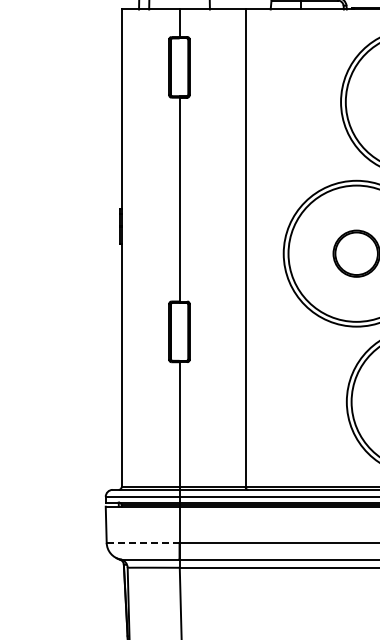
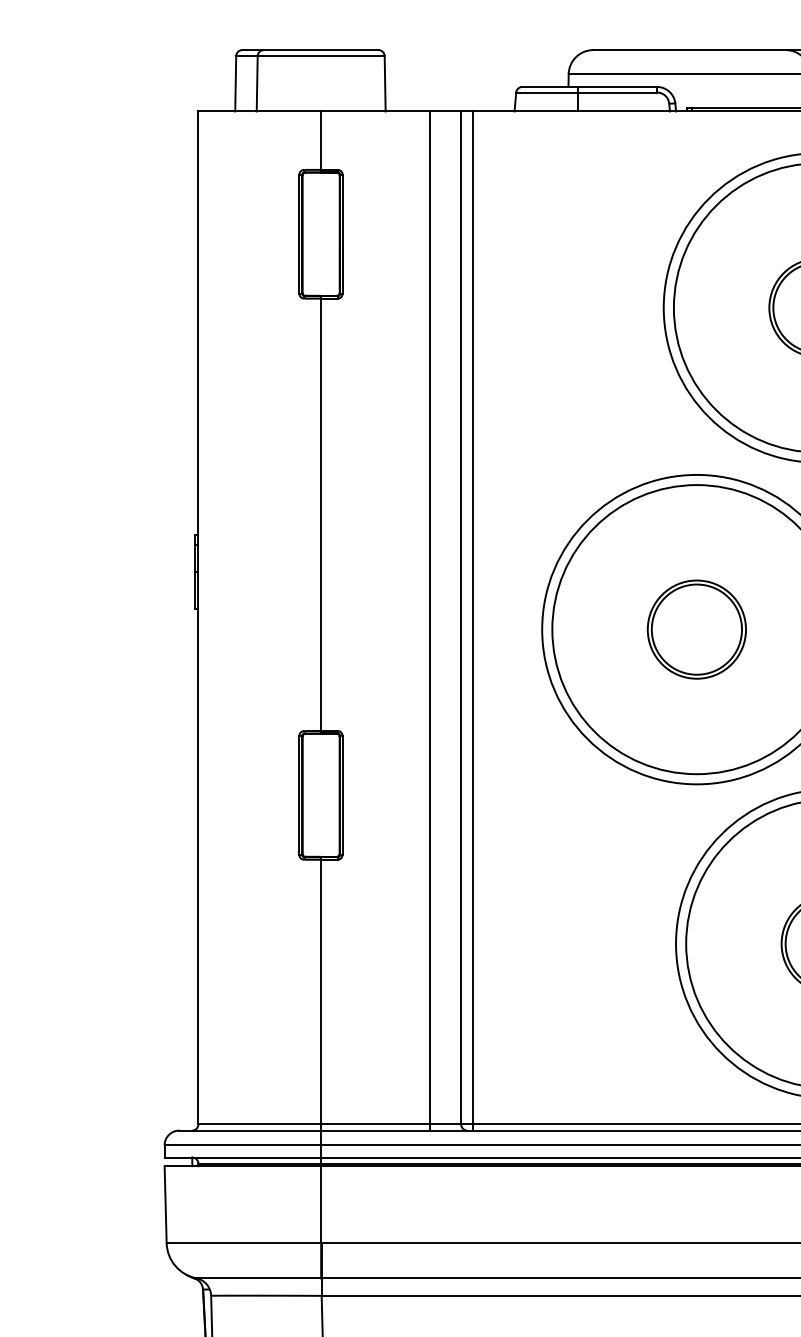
line: (231, 249) -> (431, 620), added
line: (251, 249) -> (473, 620), added
line: (142, 542) -> (242, 1242), dashed -> solid

